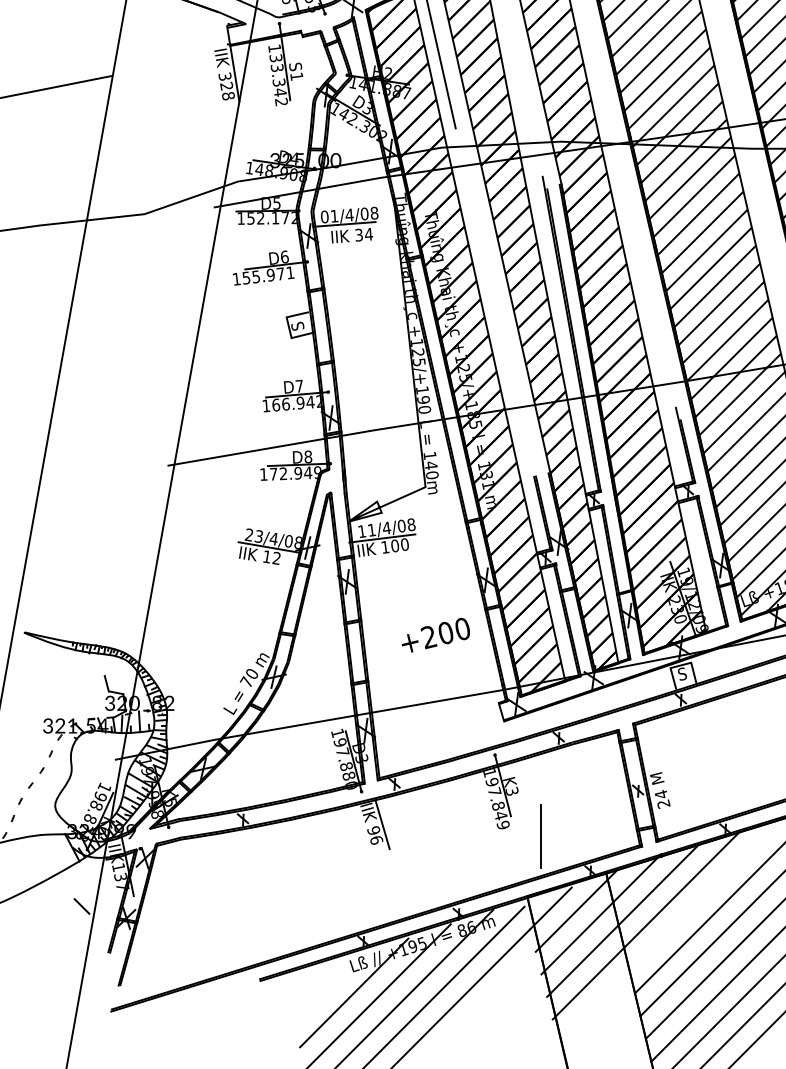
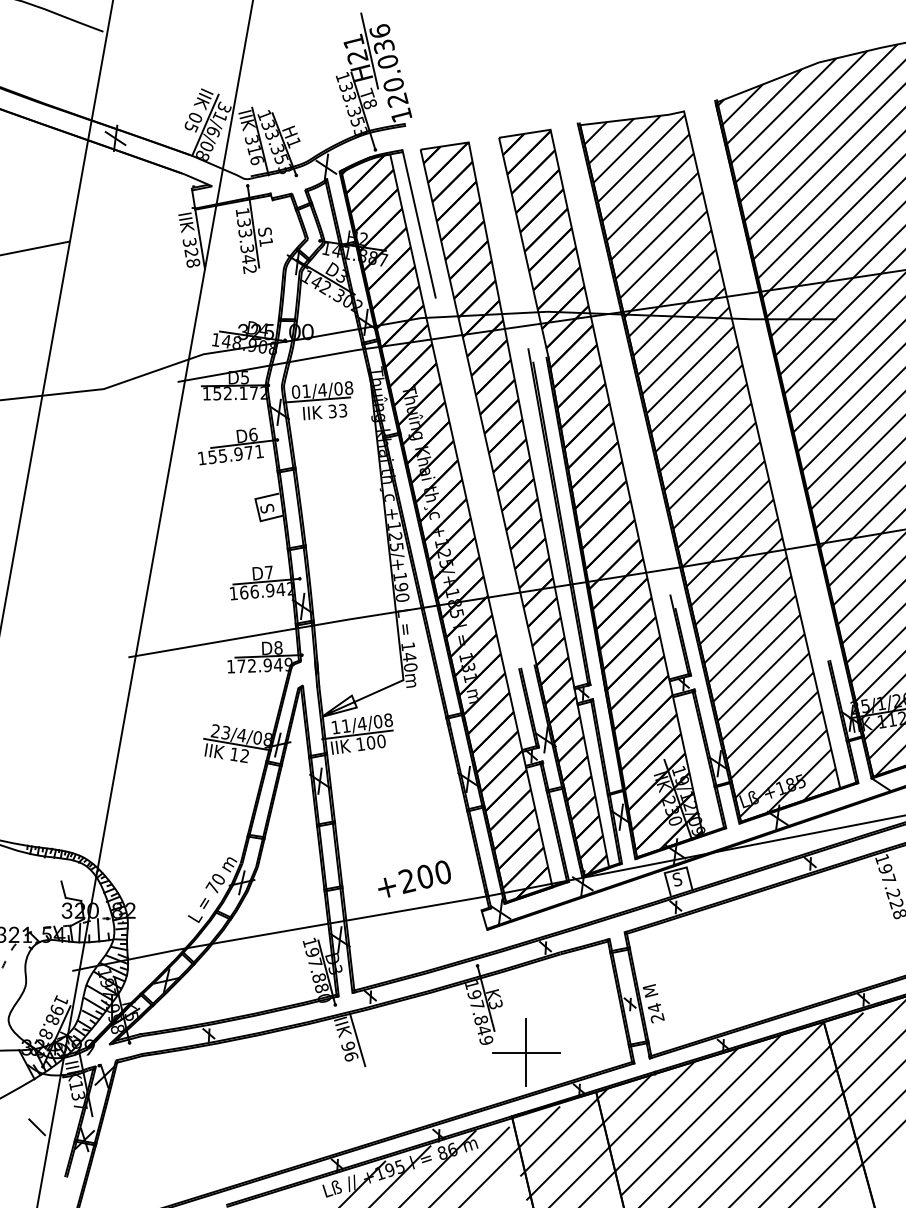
text: (368, 234) -> (342, 410), 34 -> 33
text: (435, 634) -> (414, 878), moved
line: (539, 836) -> (525, 1052), added
line: (705, 895) -> (701, 1115), added

